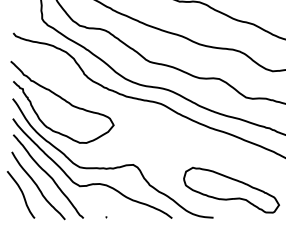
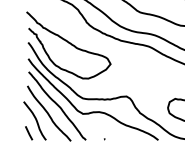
line: (13, 209) -> (28, 132), added

